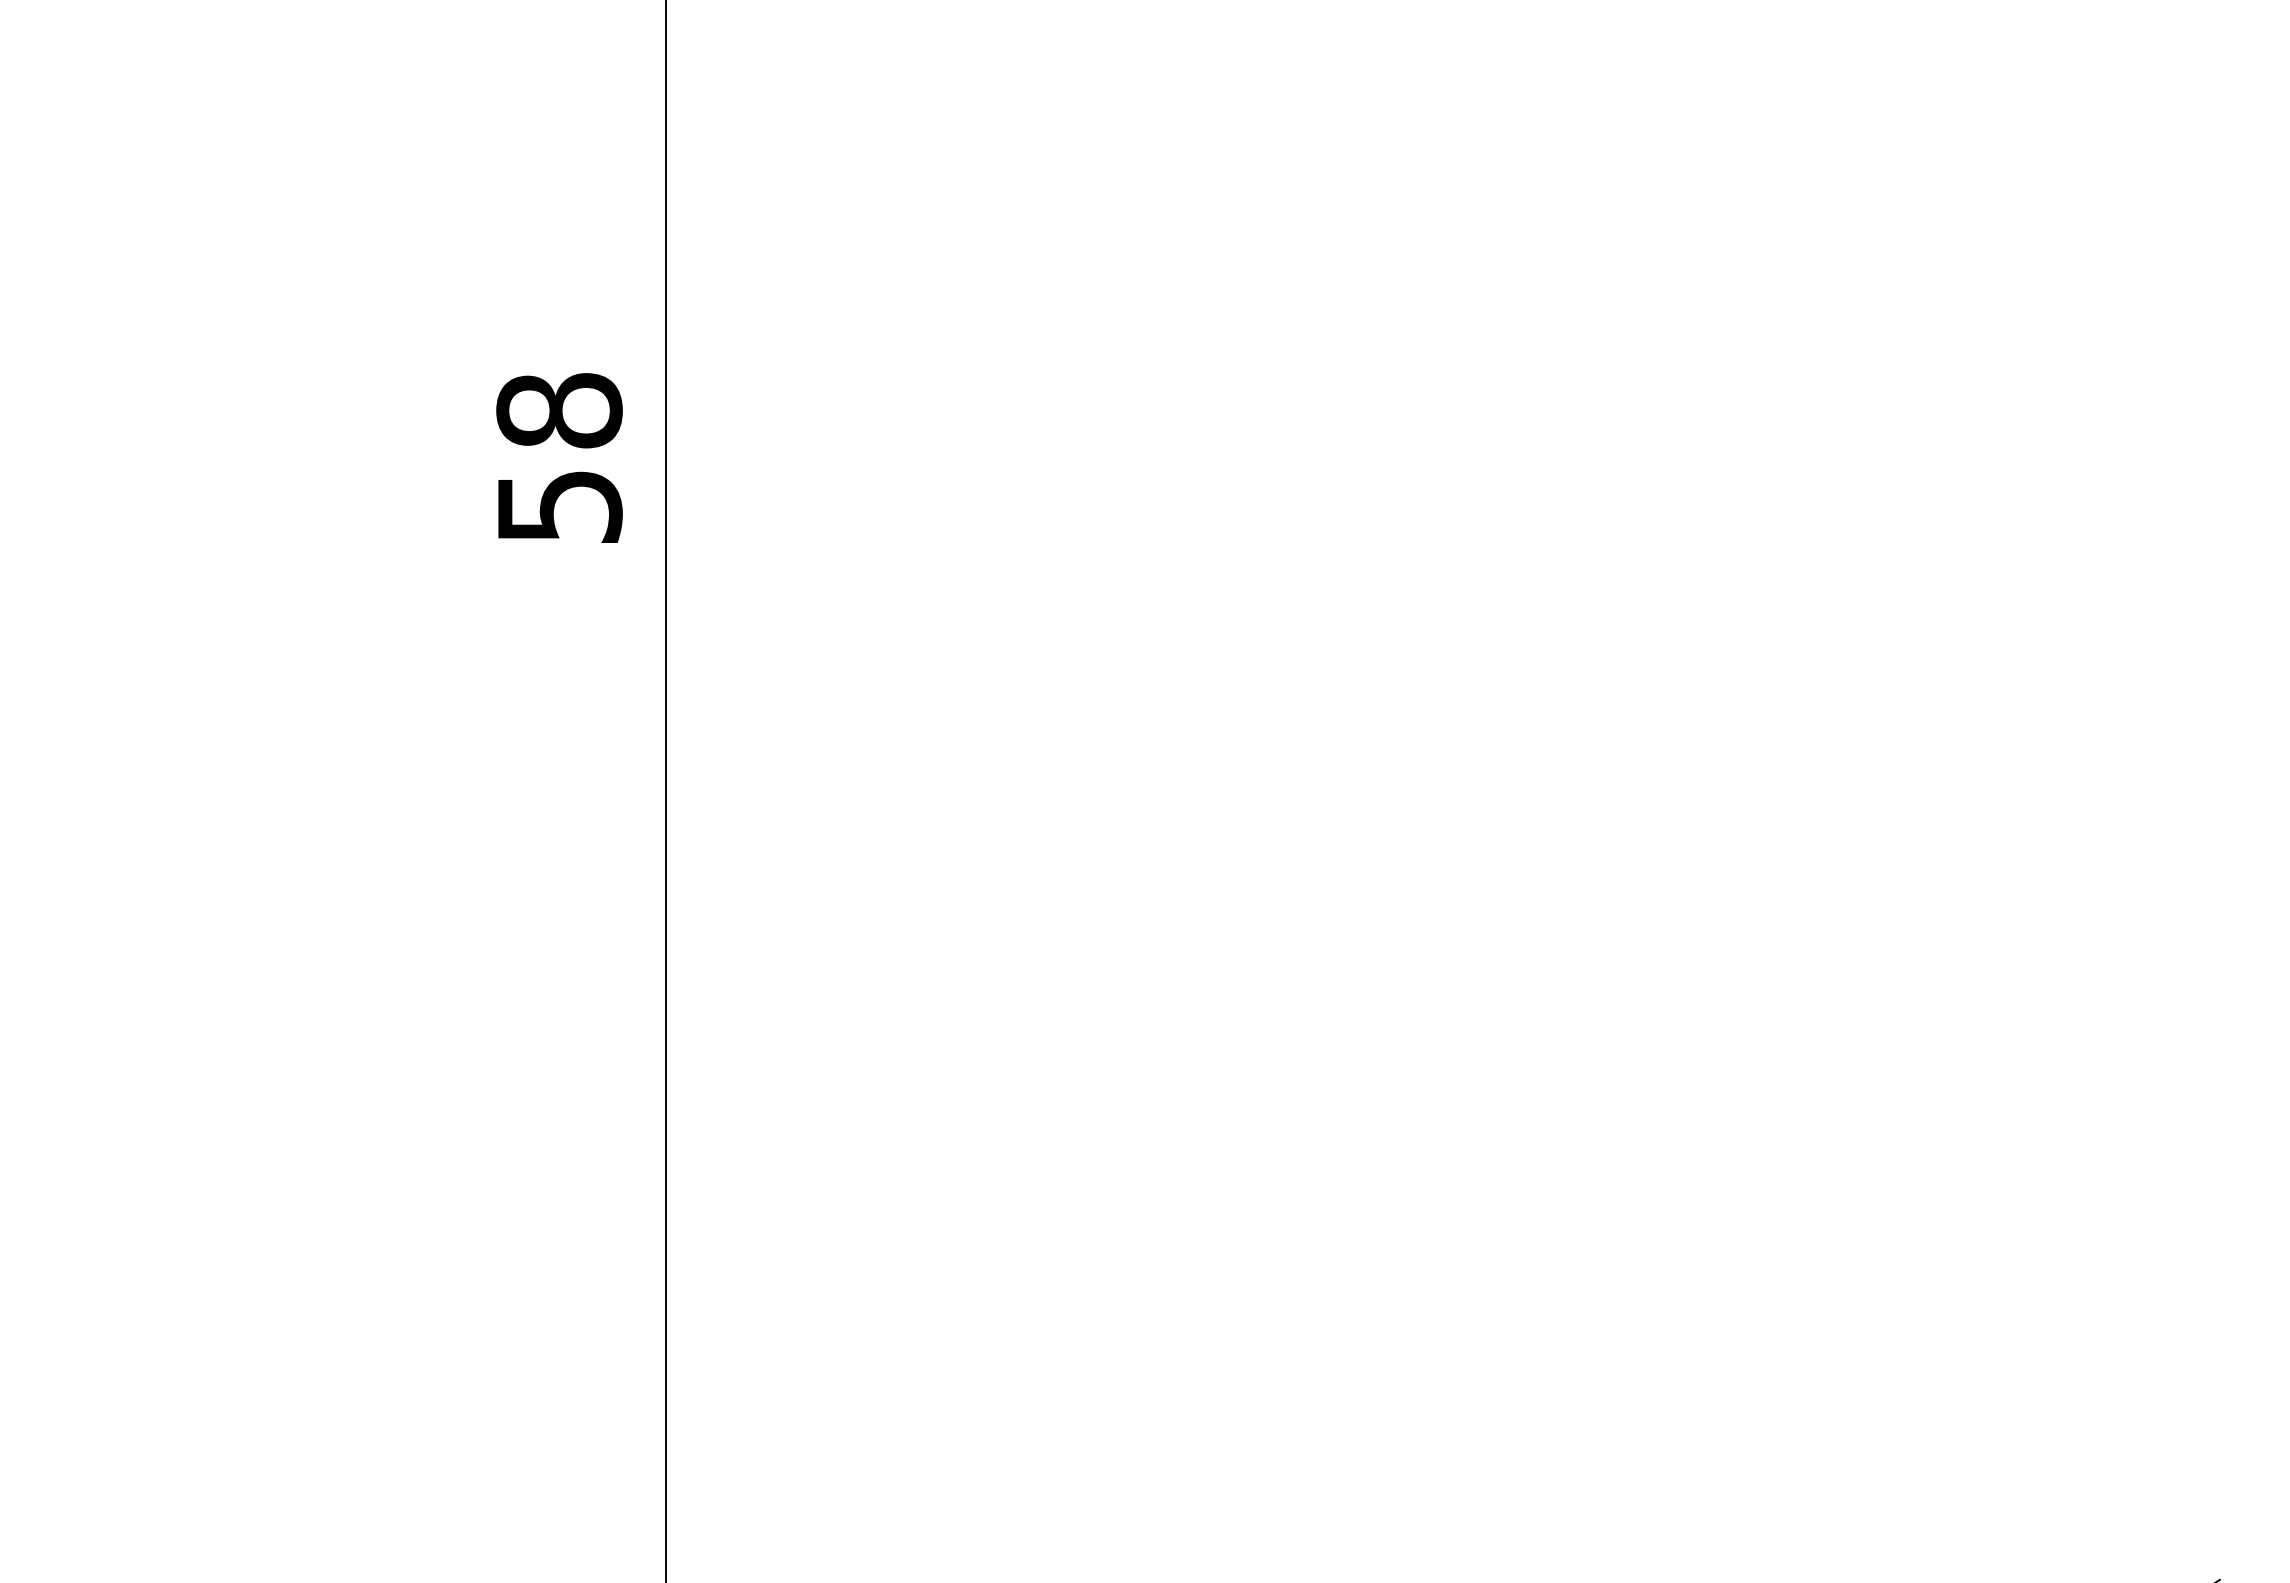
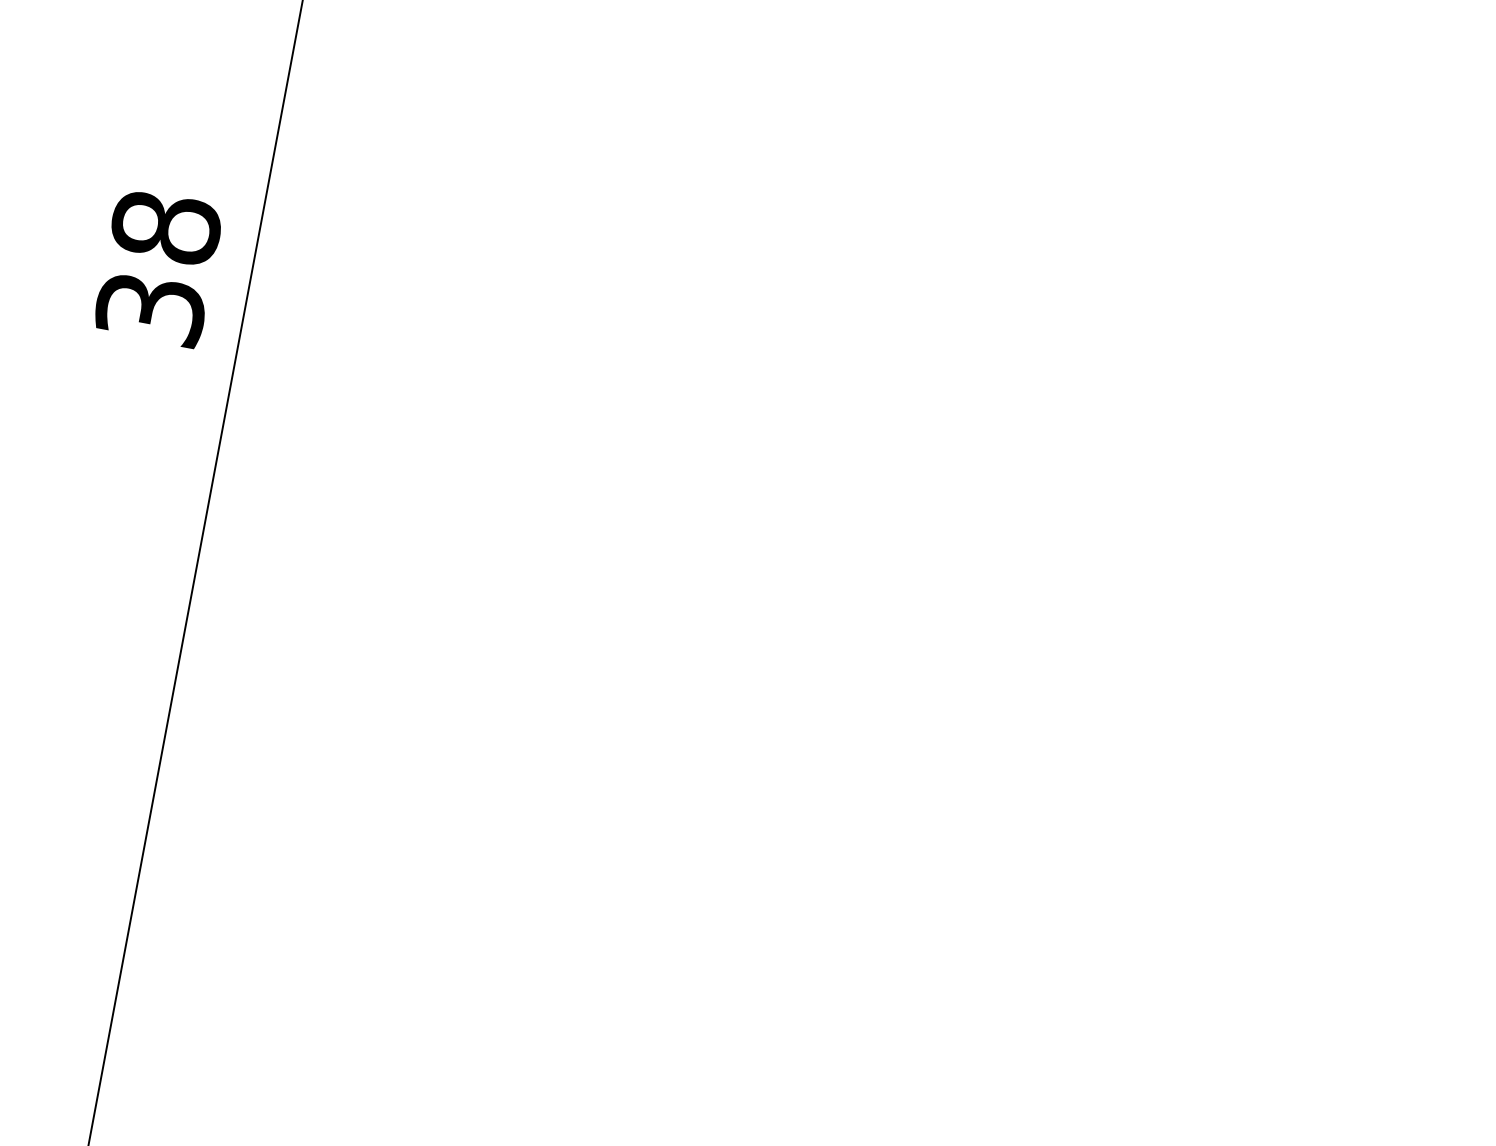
text: (559, 506) -> (150, 308), 58 -> 38

